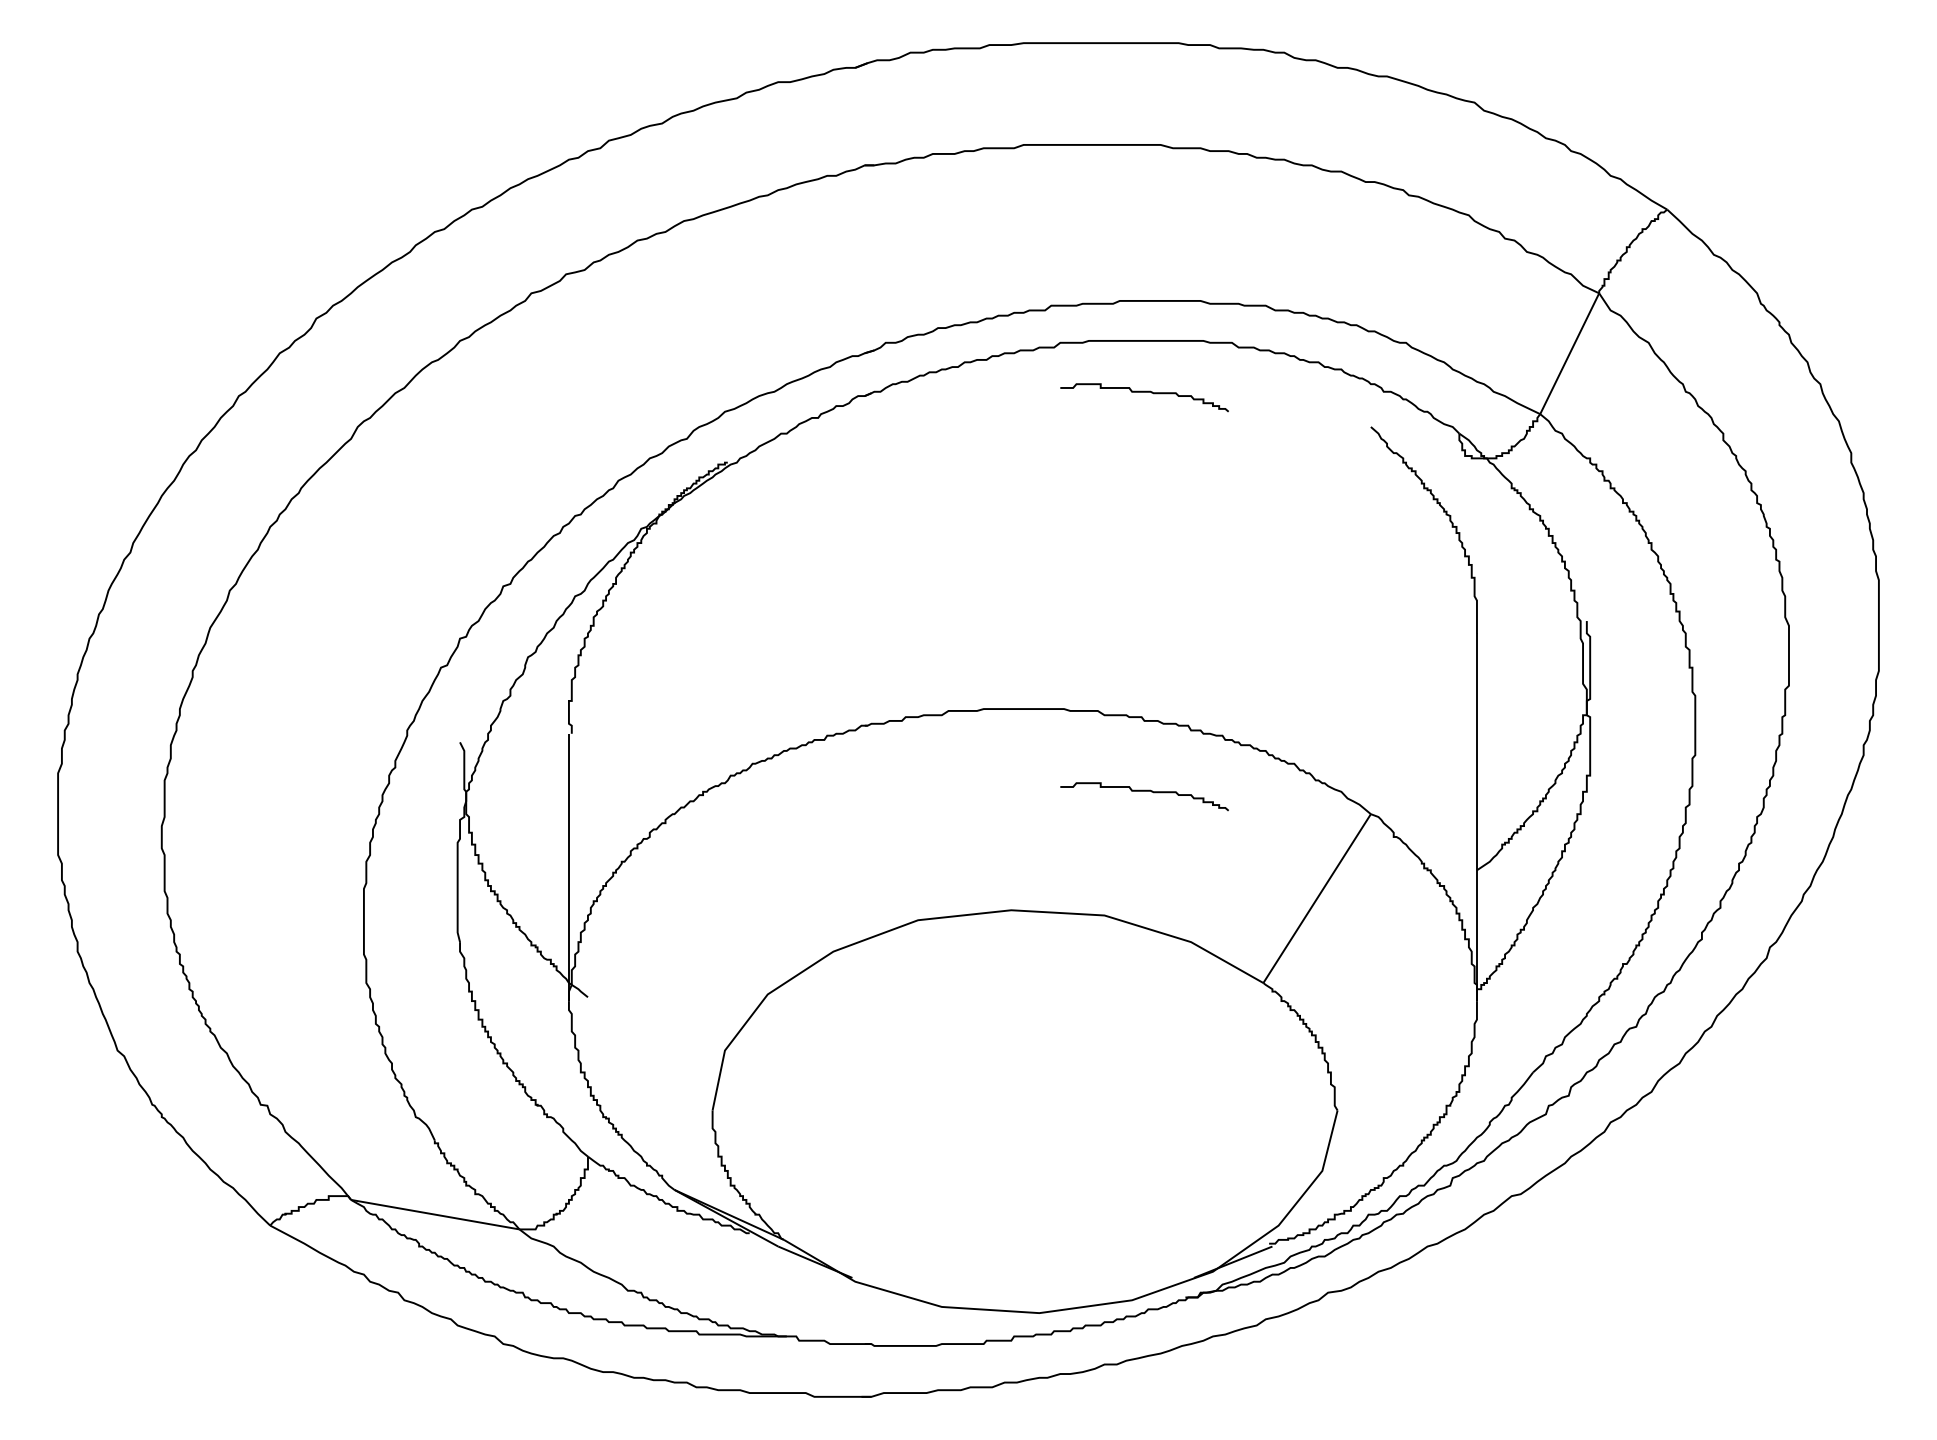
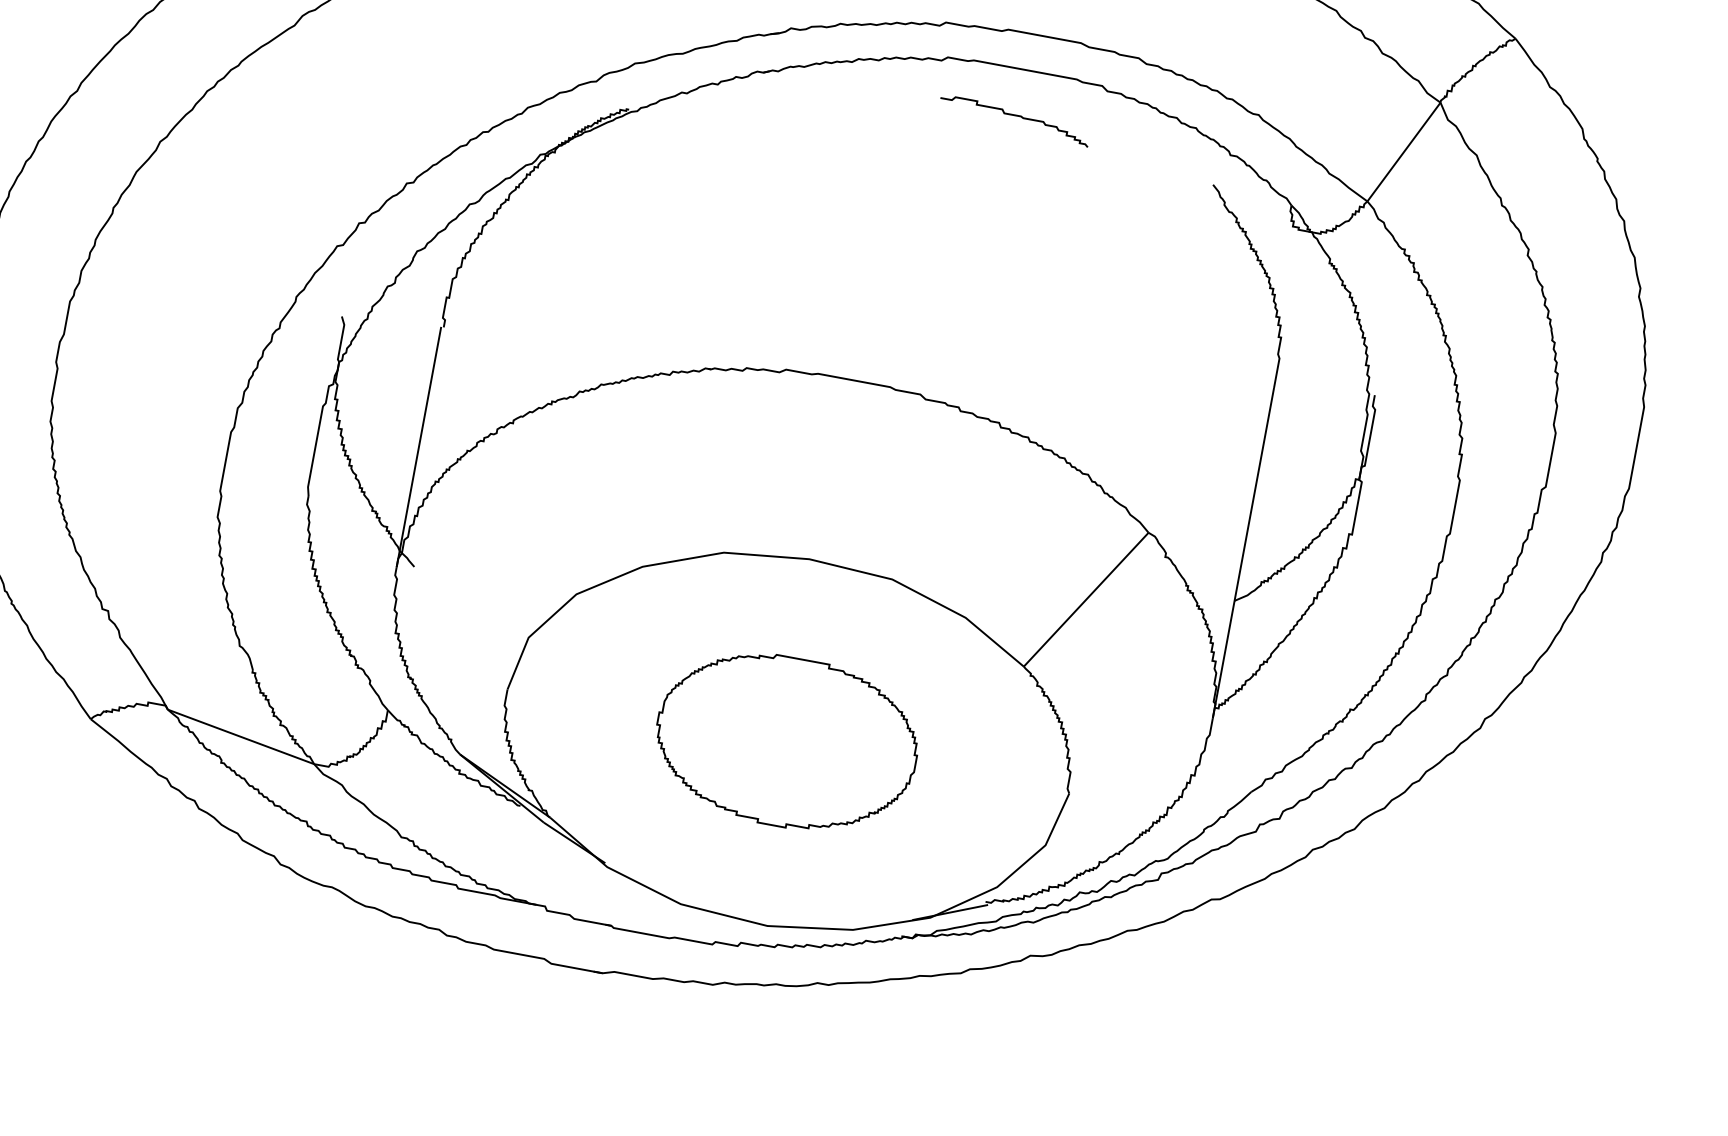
curve: (1144, 791) -> (948, 474), removed
part: (1023, 1111) -> (786, 742), added

